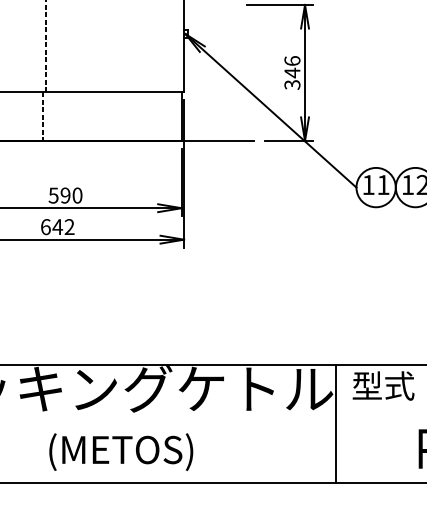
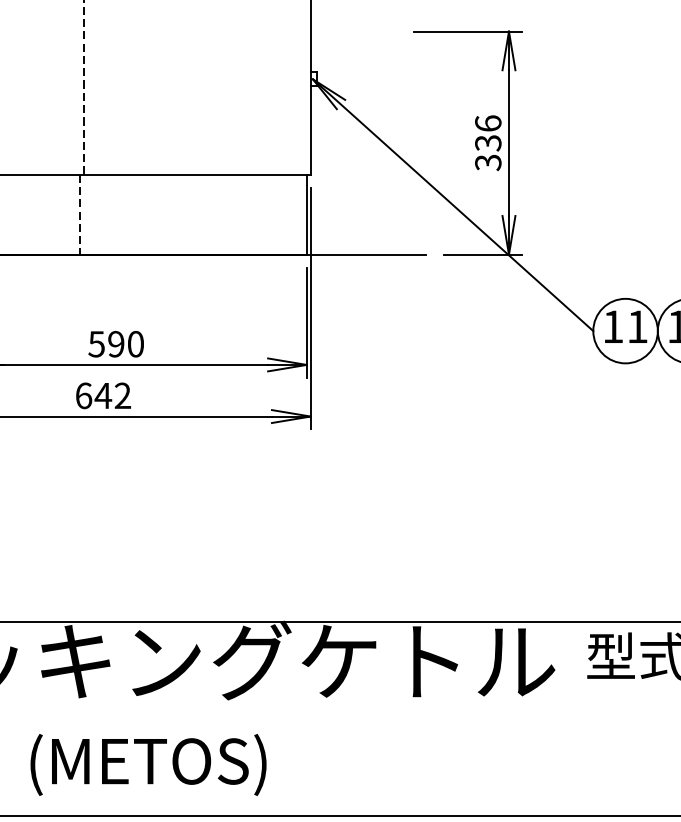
text: (292, 72) -> (488, 142), 346 -> 336
line: (335, 424) -> (558, 719), removed
text: (121, 451) -> (148, 763), moved

